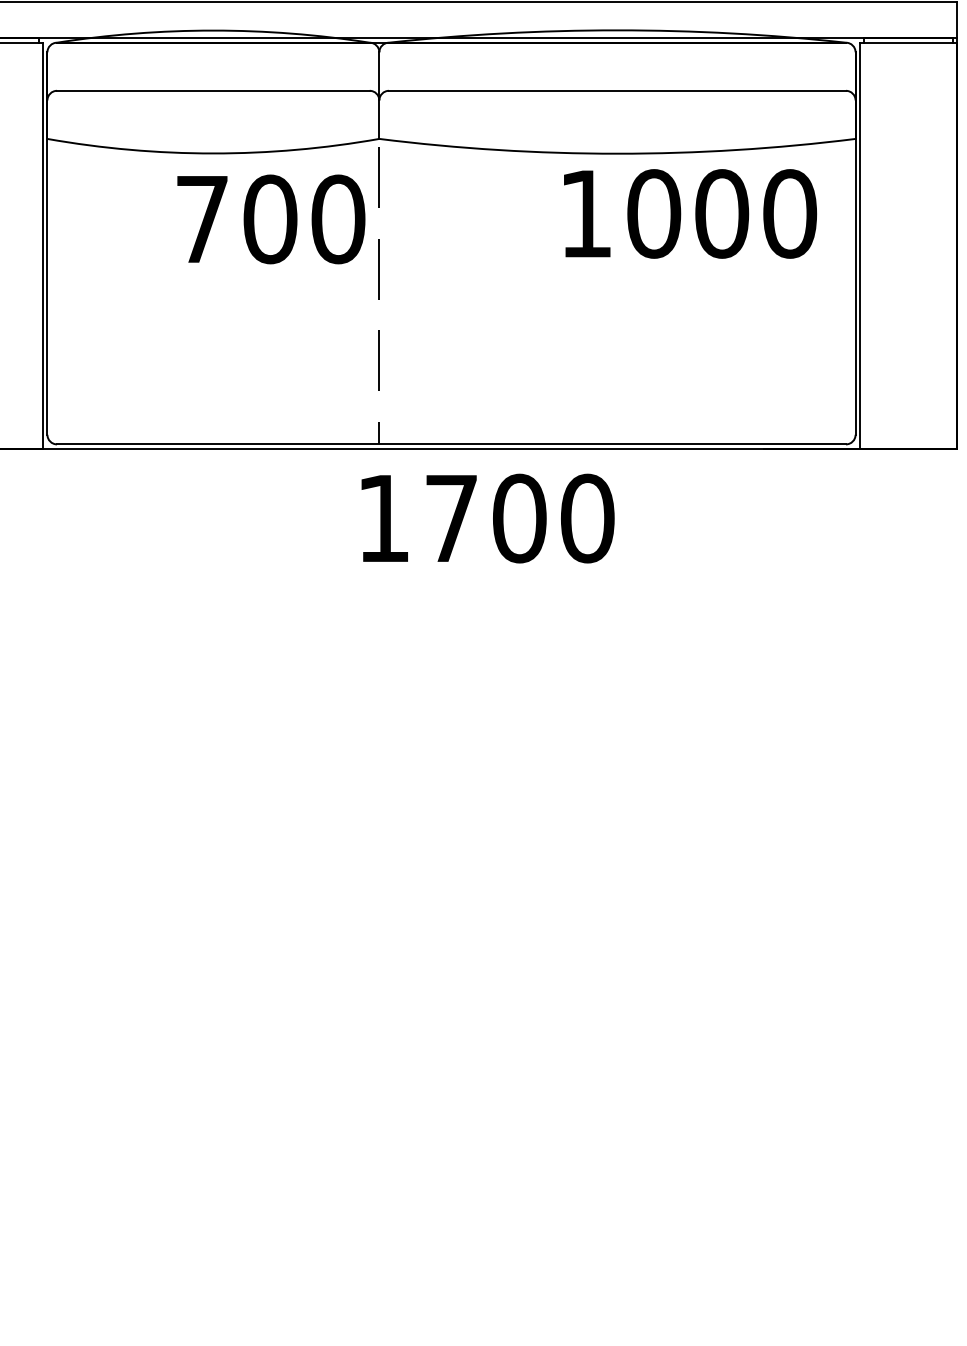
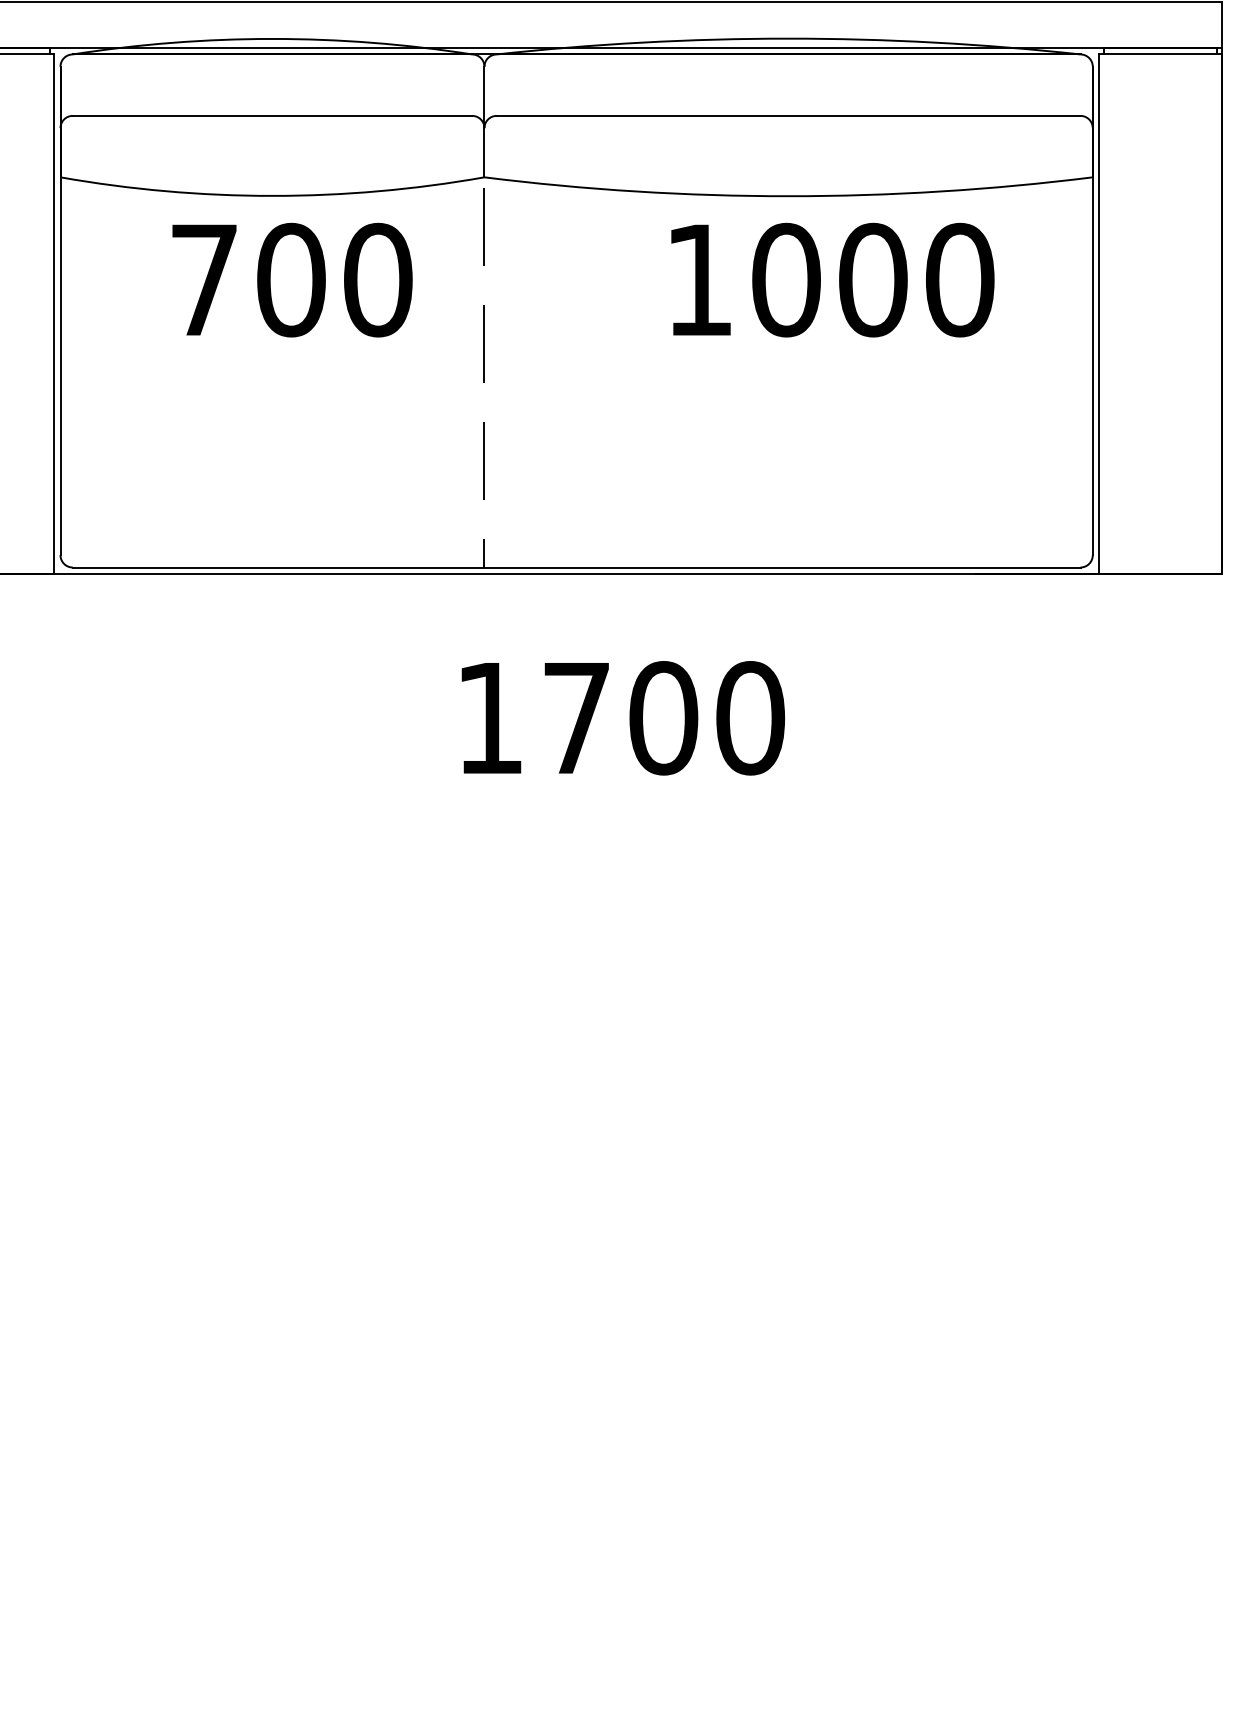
text: (690, 213) -> (832, 279), moved
text: (271, 218) -> (292, 279), moved
text: (487, 518) -> (622, 718), moved

